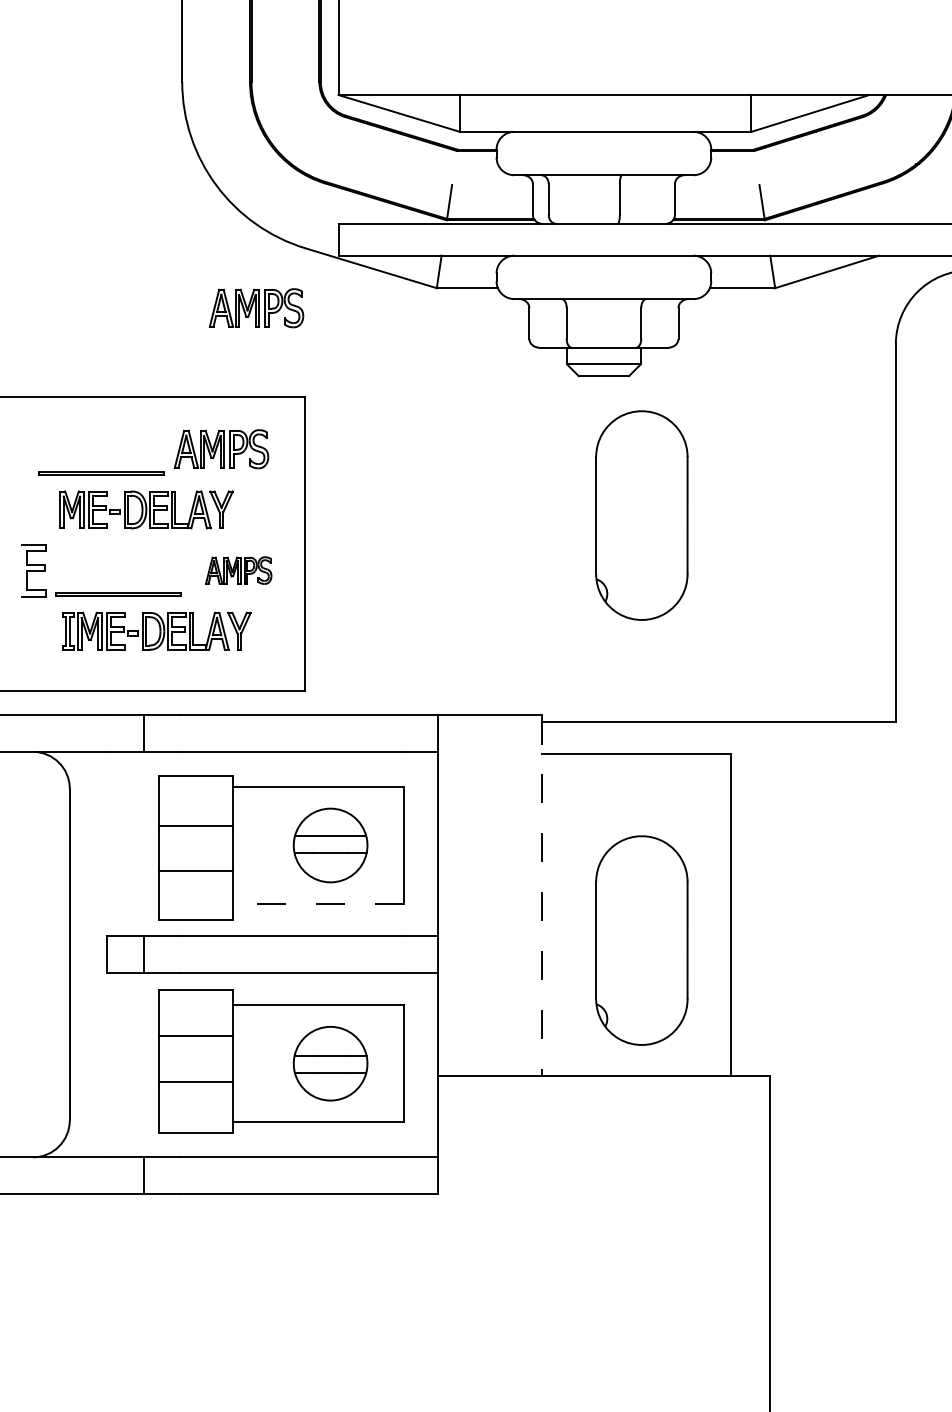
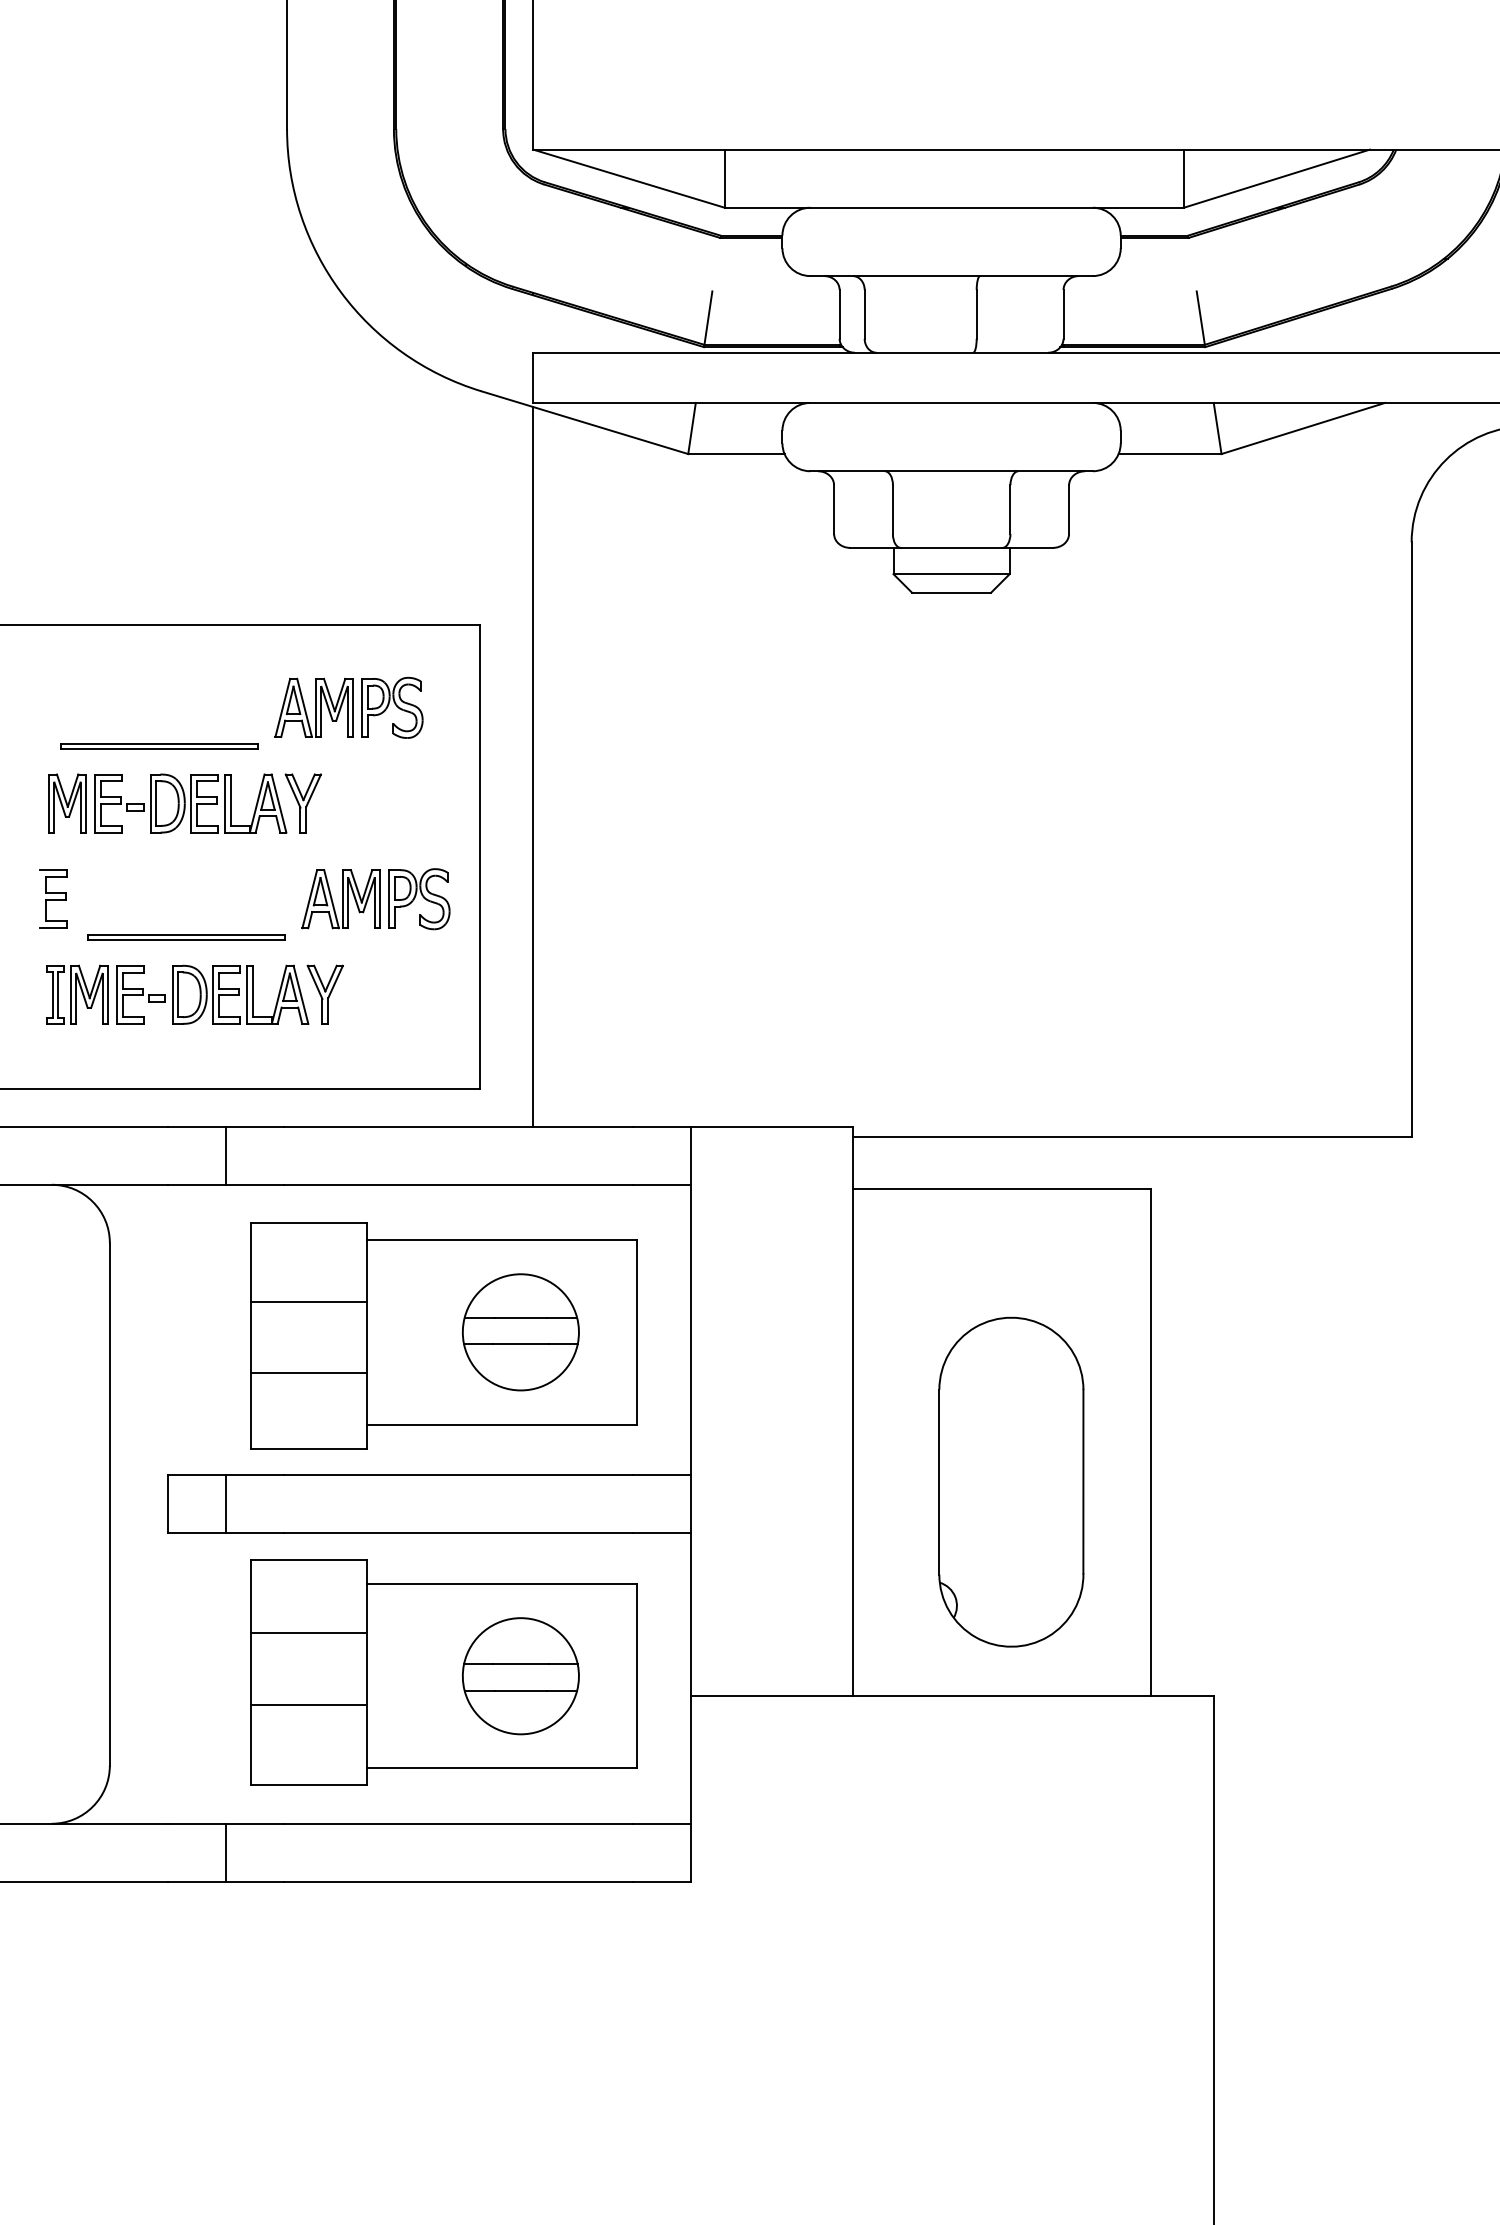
part: (256, 308) -> (404, 486), removed
line: (338, 486) -> (533, 766), added
part: (146, 509) -> (185, 802), moved
part: (641, 515) -> (1010, 812), removed
part: (34, 570) -> (54, 898), size x0.71
part: (238, 570) -> (375, 898), size x1.43
part: (156, 630) -> (194, 993), moved
line: (541, 895) -> (853, 1411), dashed -> solid
line: (318, 904) -> (501, 1425), dashed -> solid

